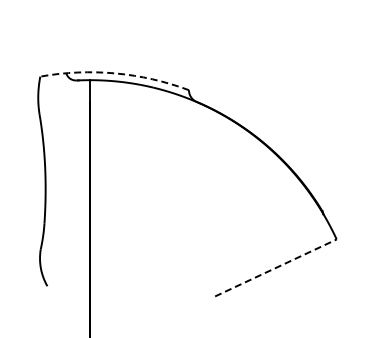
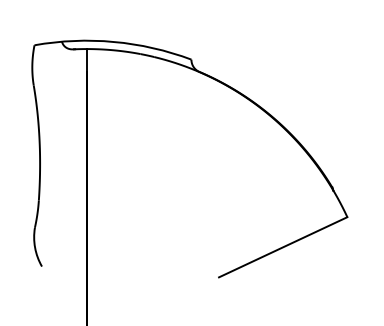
arc: (115, 73) -> (113, 42), dashed -> solid
line: (276, 267) -> (283, 246), dashed -> solid

